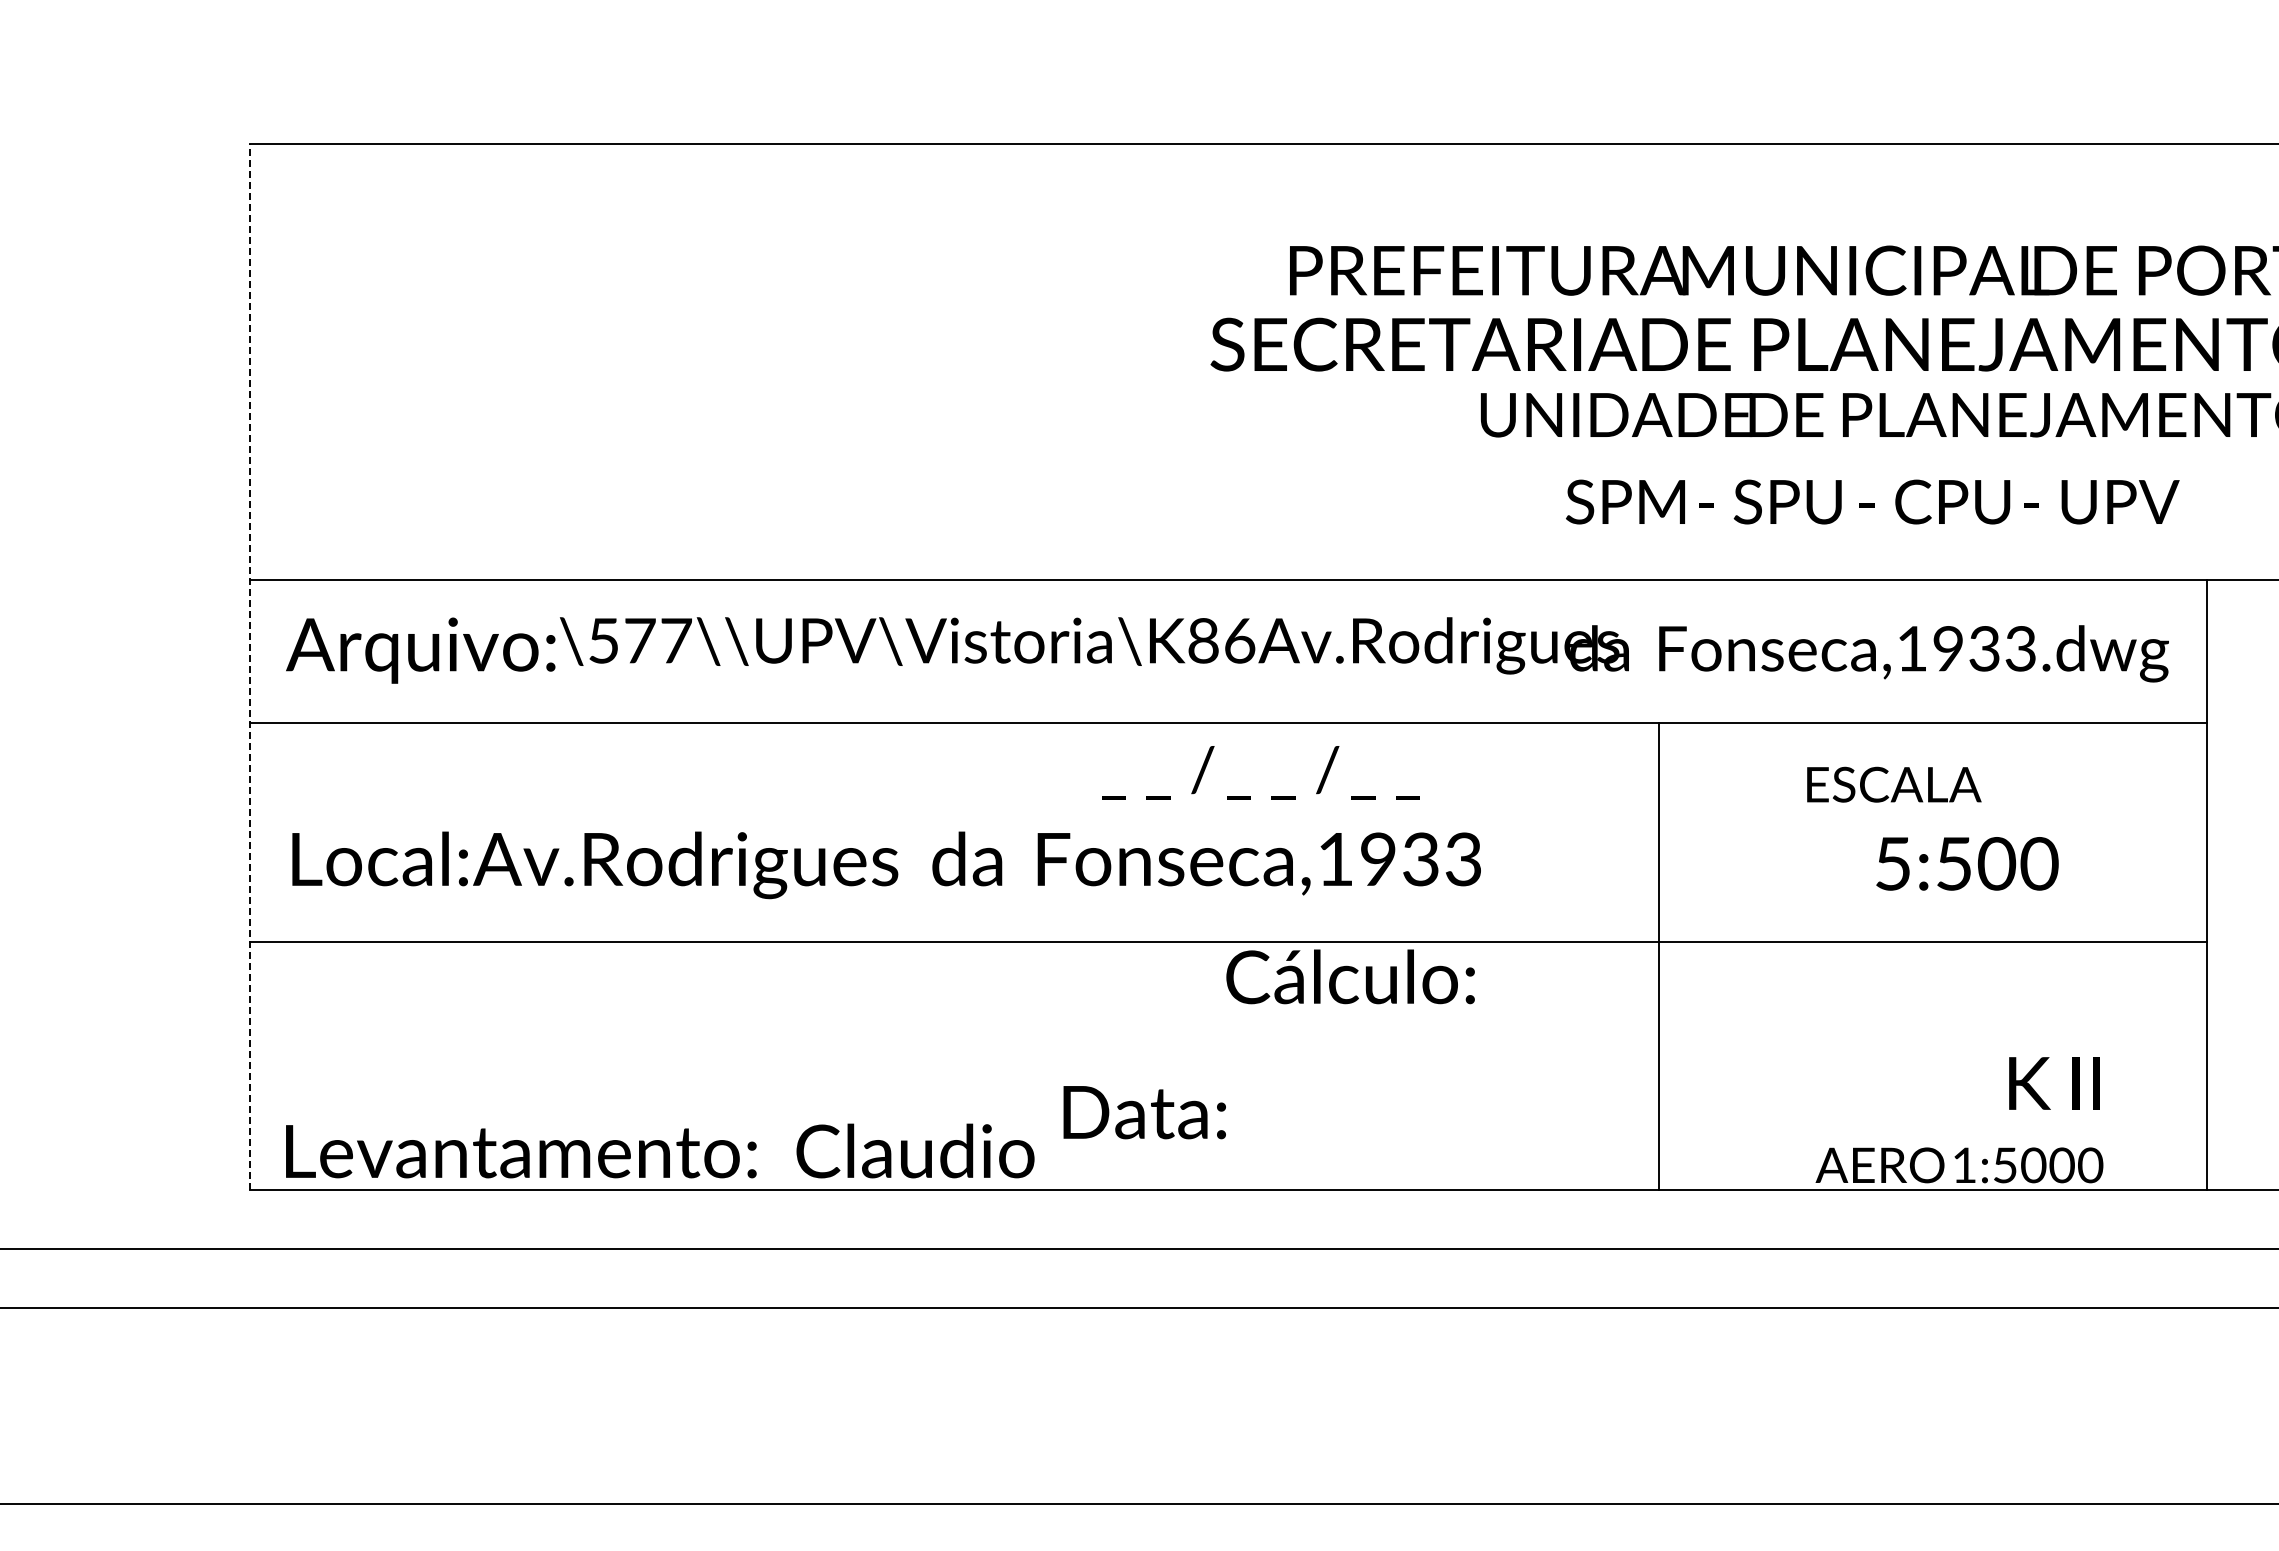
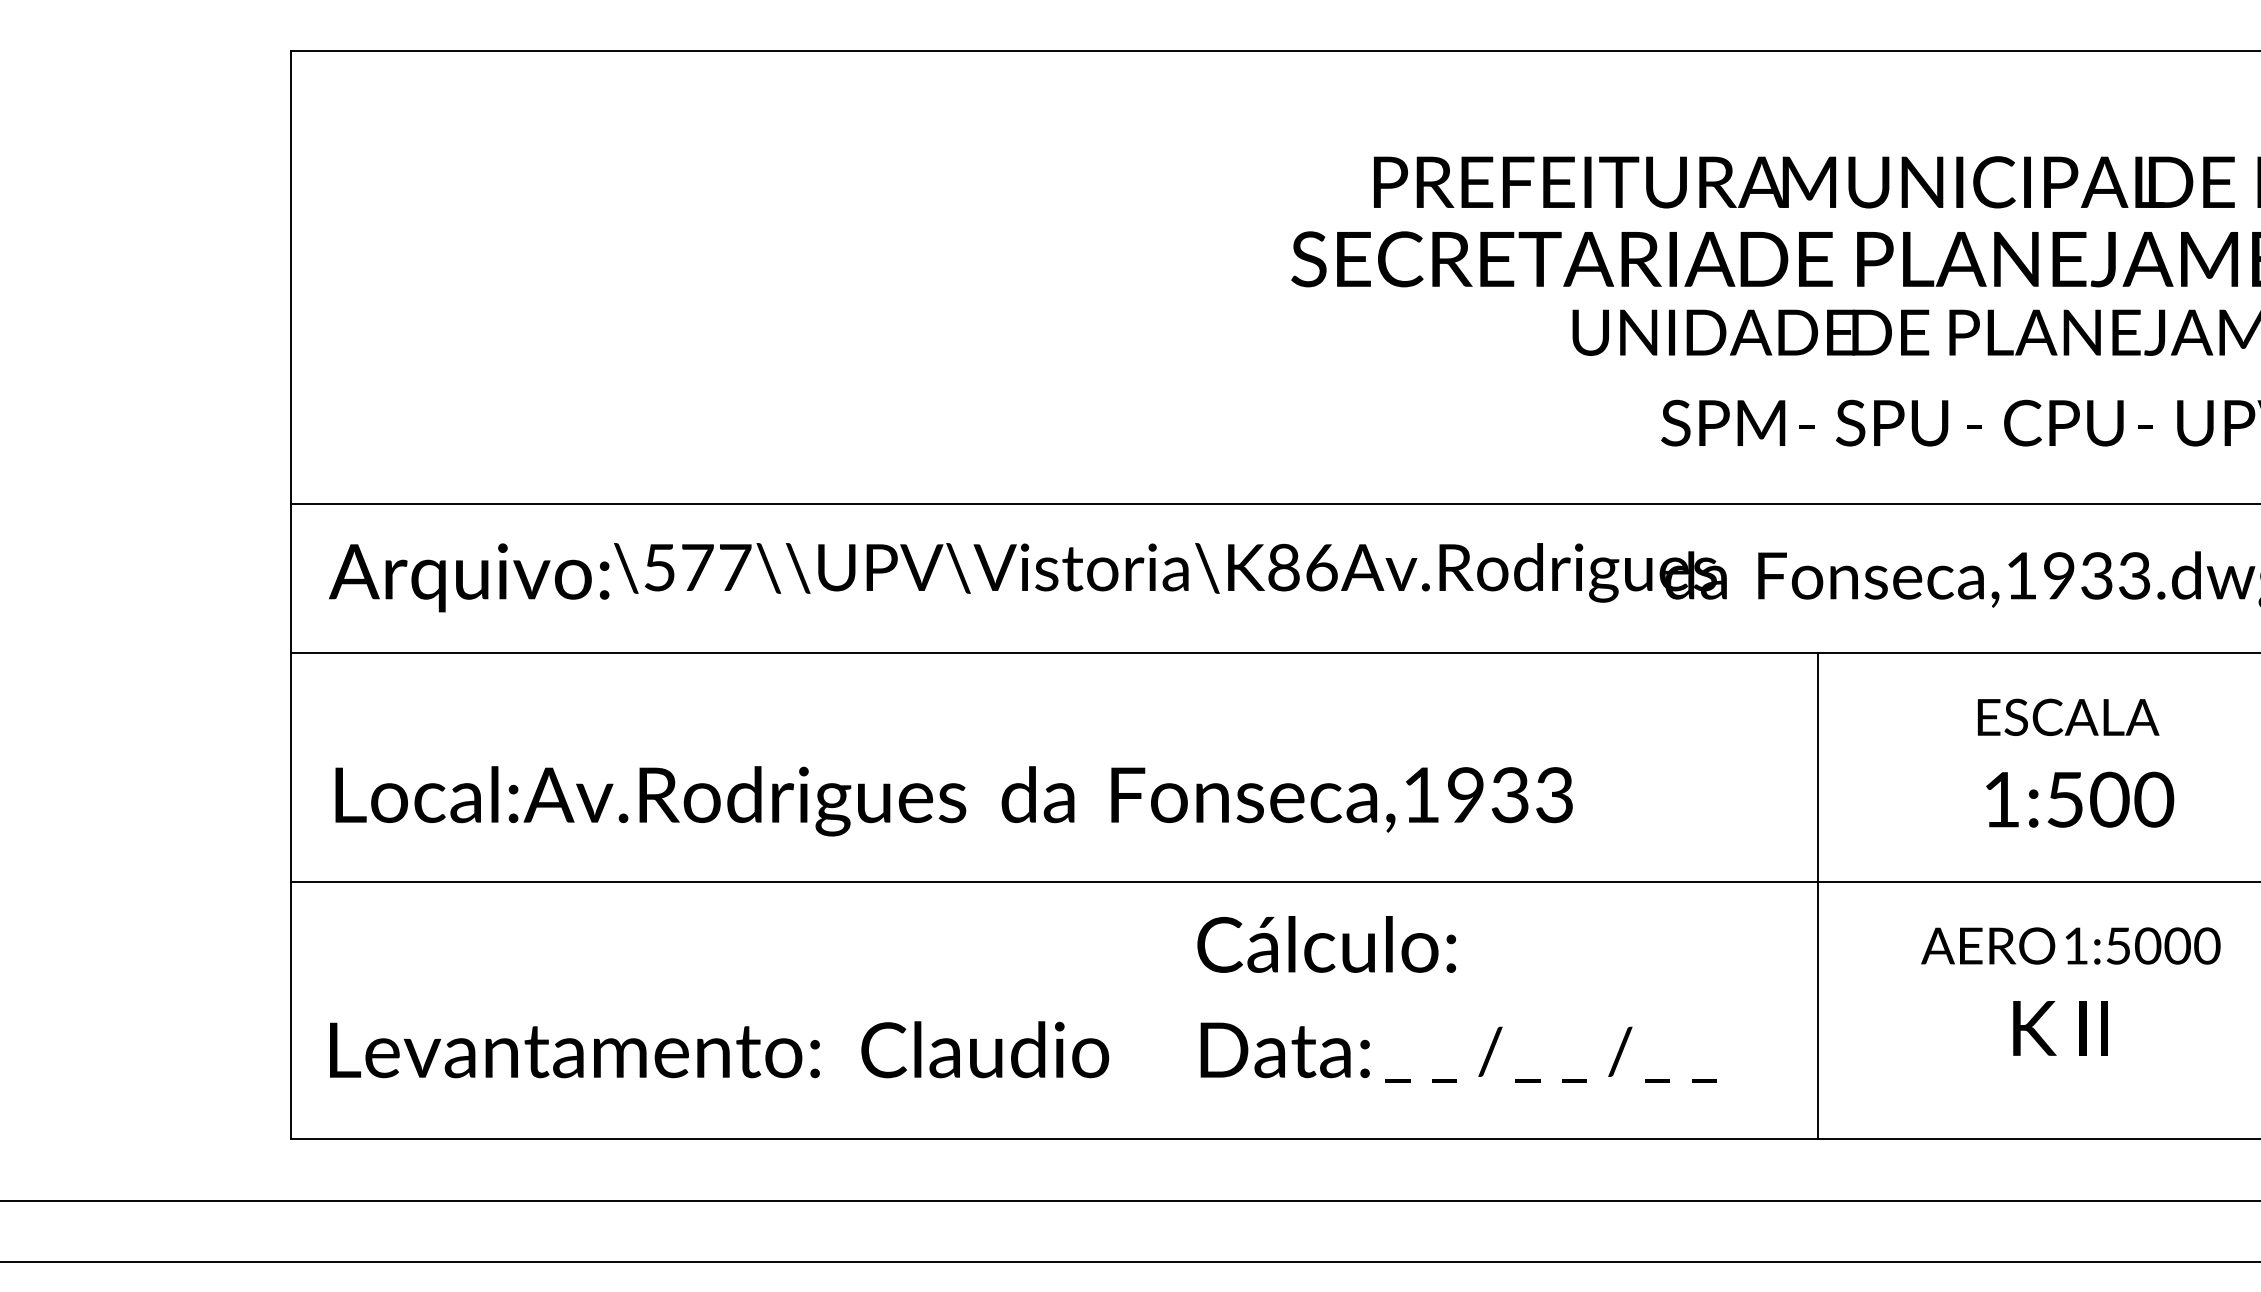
line: (249, 667) -> (290, 595), dashed -> solid
text: (1260, 772) -> (1550, 1054), moved
text: (1894, 784) -> (2068, 717), moved
text: (1892, 863) -> (2001, 799), 5:500 -> 1:500
line: (1659, 956) -> (1817, 896), moved
text: (1350, 976) -> (1326, 944), moved
text: (2054, 1083) -> (2060, 1028), moved
text: (1144, 1112) -> (1284, 1050), moved
text: (660, 1150) -> (719, 1049), moved
text: (1959, 1165) -> (2070, 946), moved

